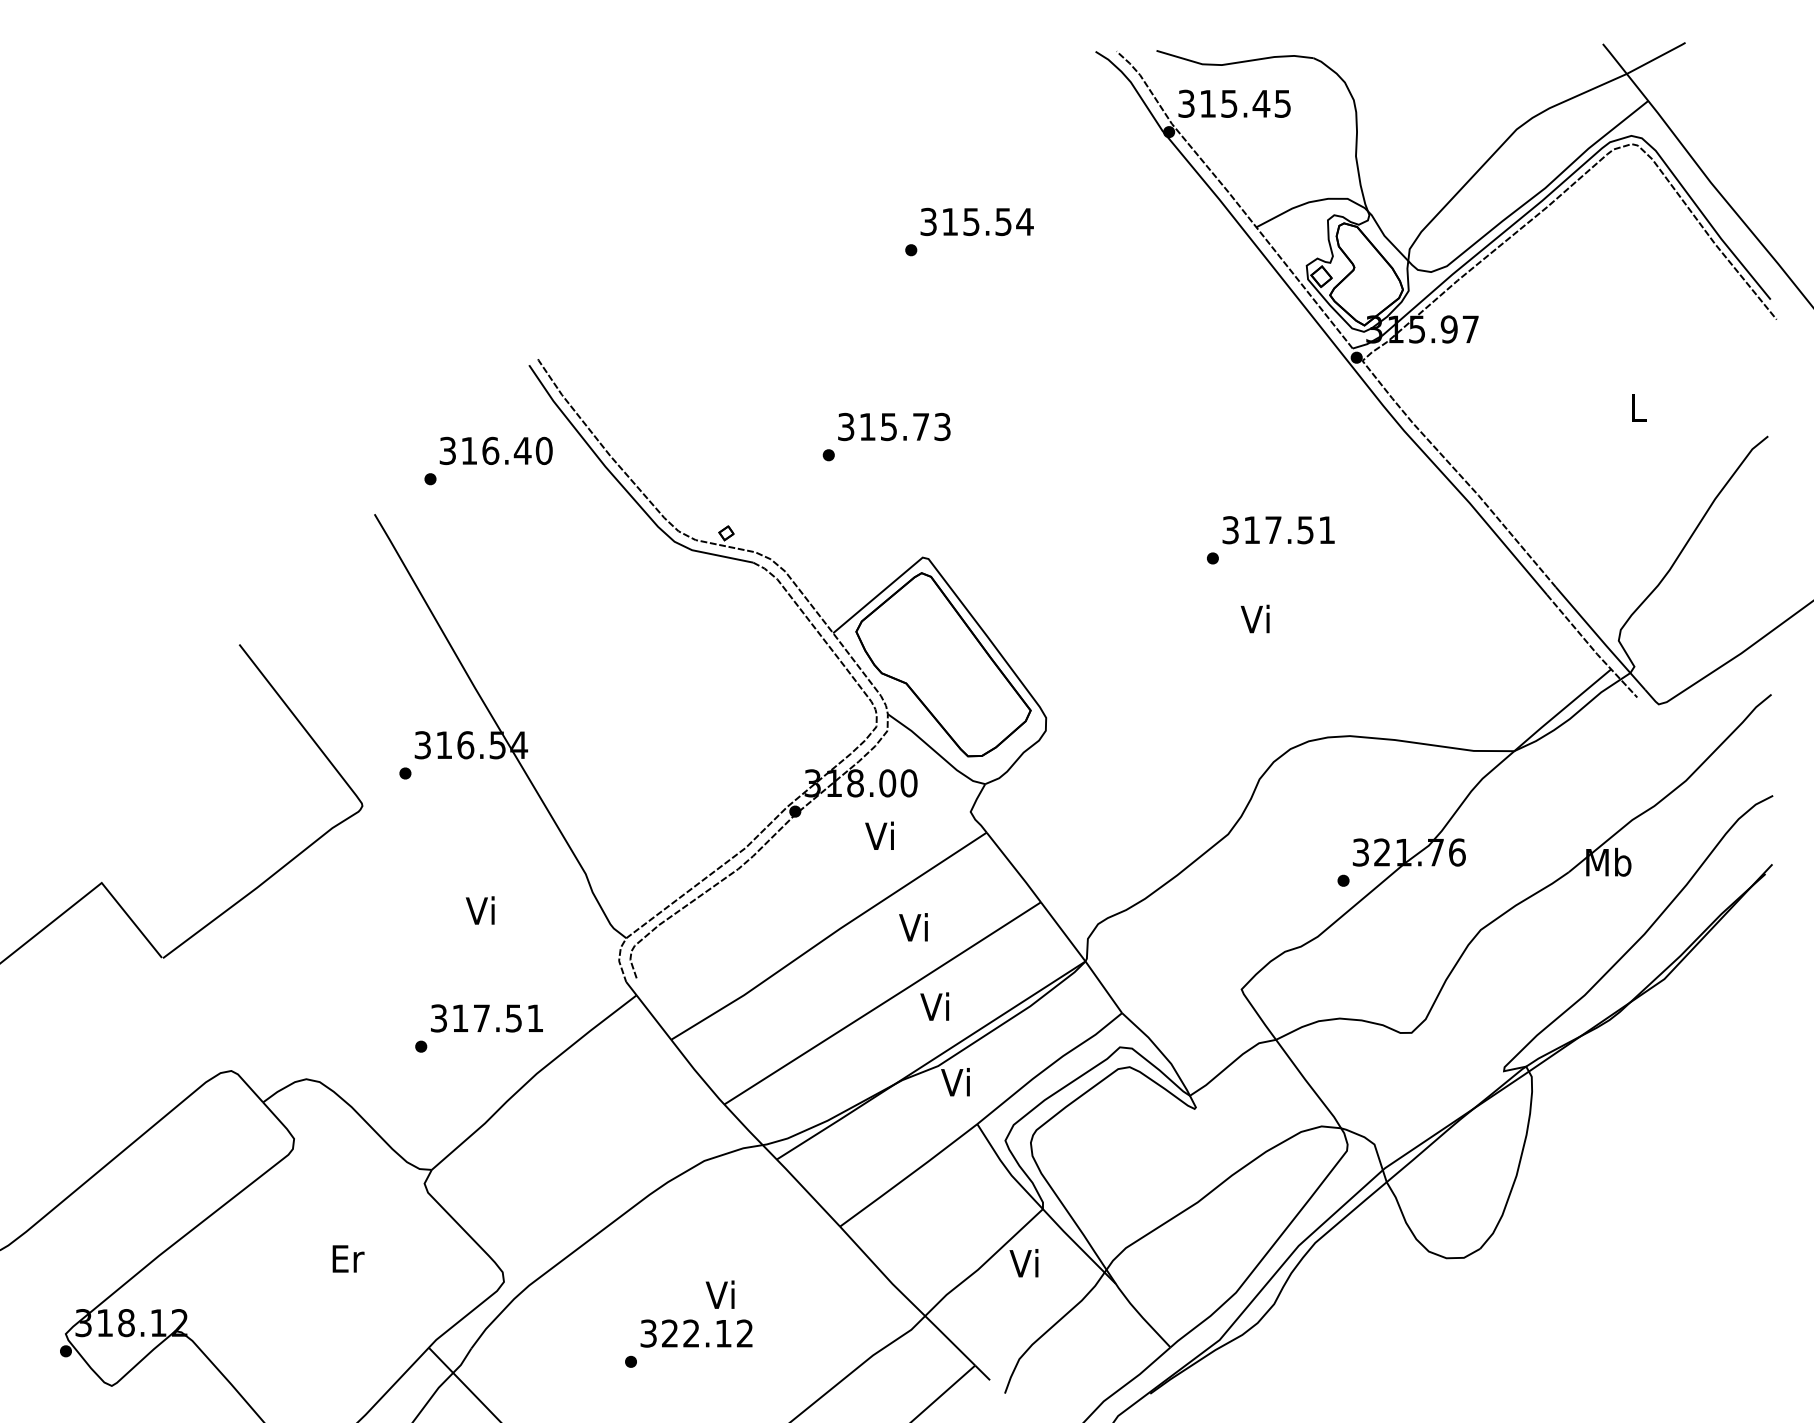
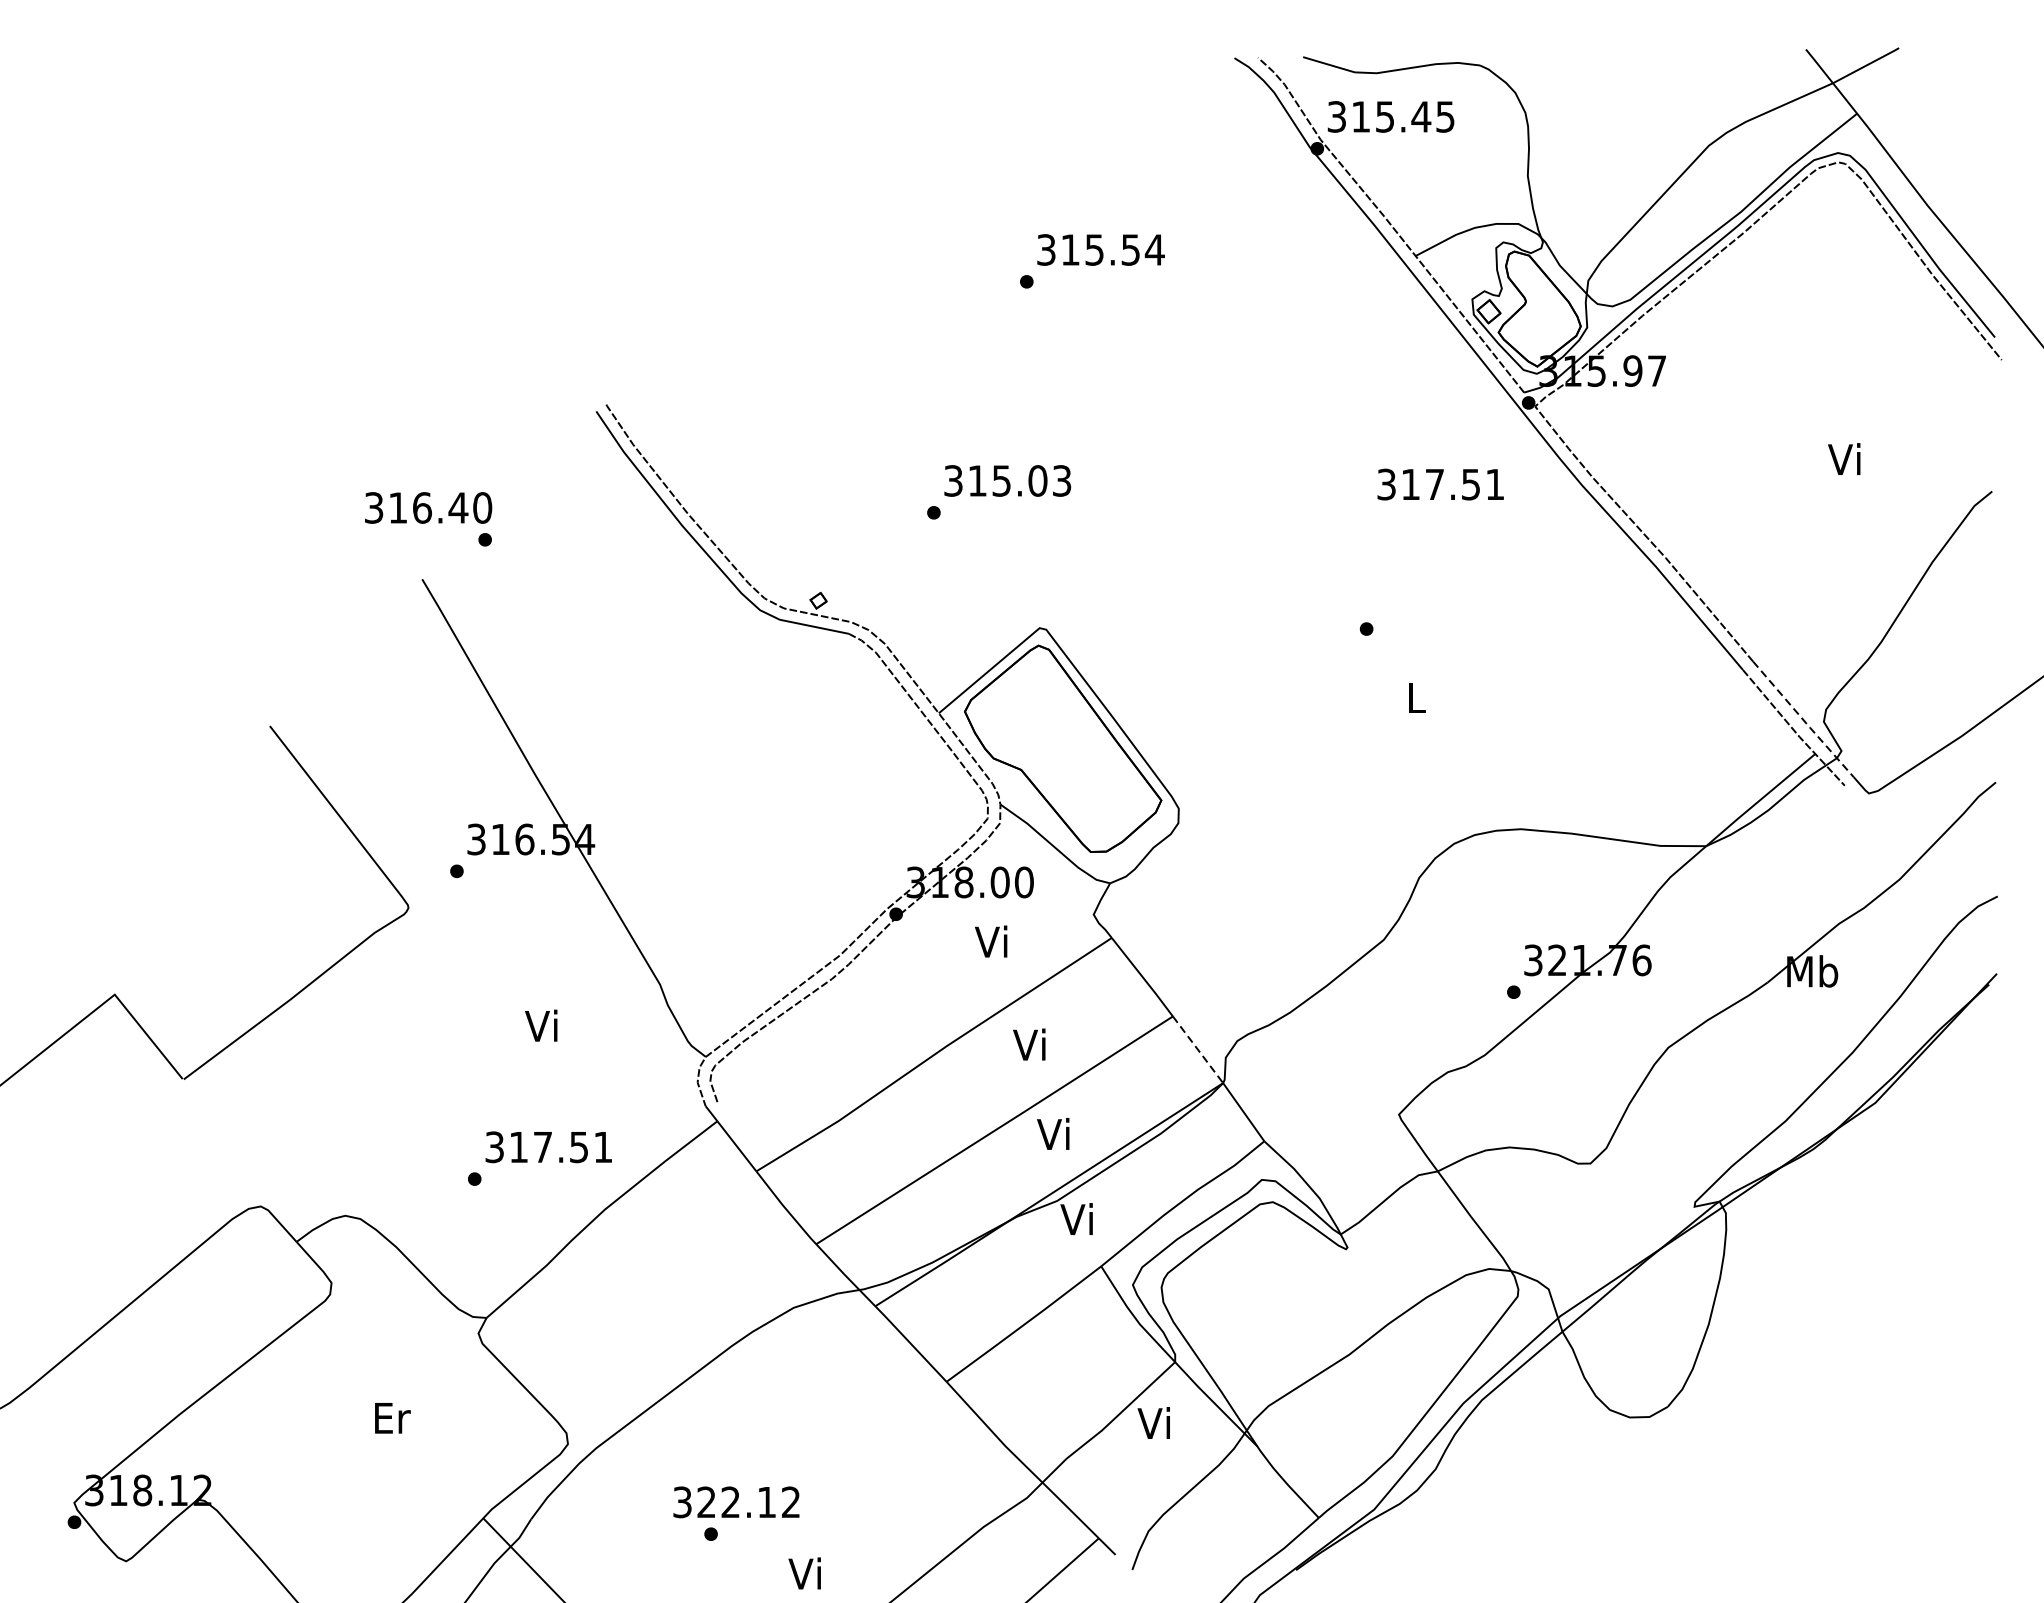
text: (1636, 407) -> (1843, 459), L -> Vi
text: (920, 426) -> (1037, 480), 315.73 -> 315.03
text: (495, 450) -> (427, 507), moved
text: (1278, 530) -> (1440, 484), moved
text: (1254, 618) -> (1413, 696), Vi -> L
line: (1600, 639) -> (1803, 720), solid -> dashed
line: (1063, 932) -> (1198, 1050), solid -> dashed
text: (719, 1294) -> (804, 1573), moved
text: (696, 1333) -> (736, 1502), moved

